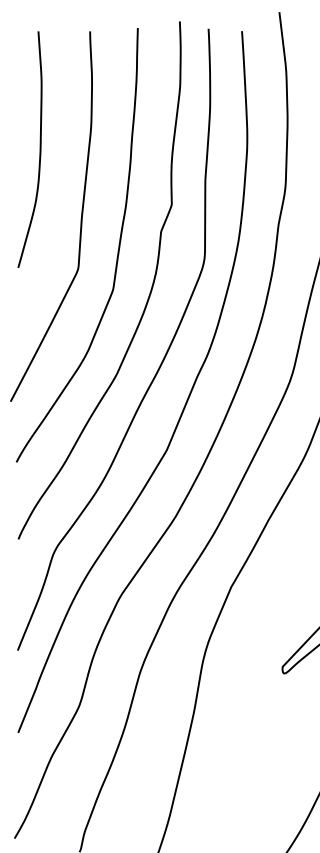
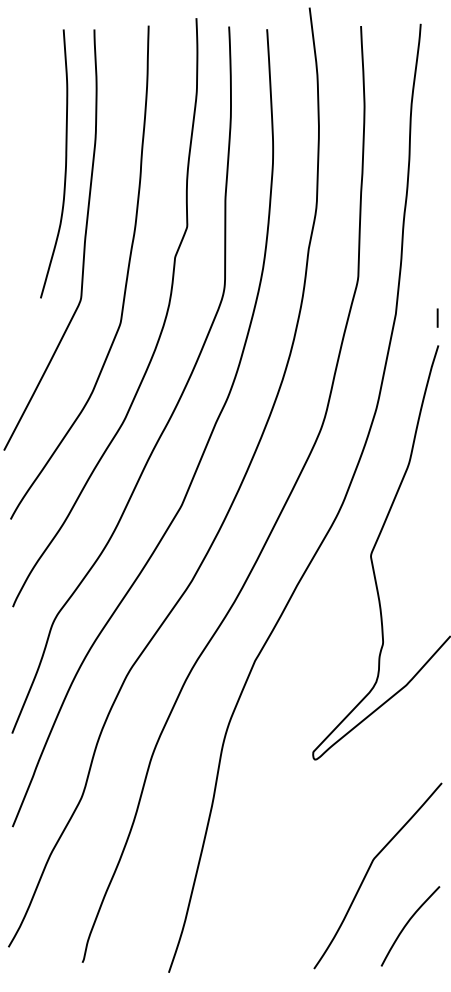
curve: (40, 149) -> (65, 163), moved

